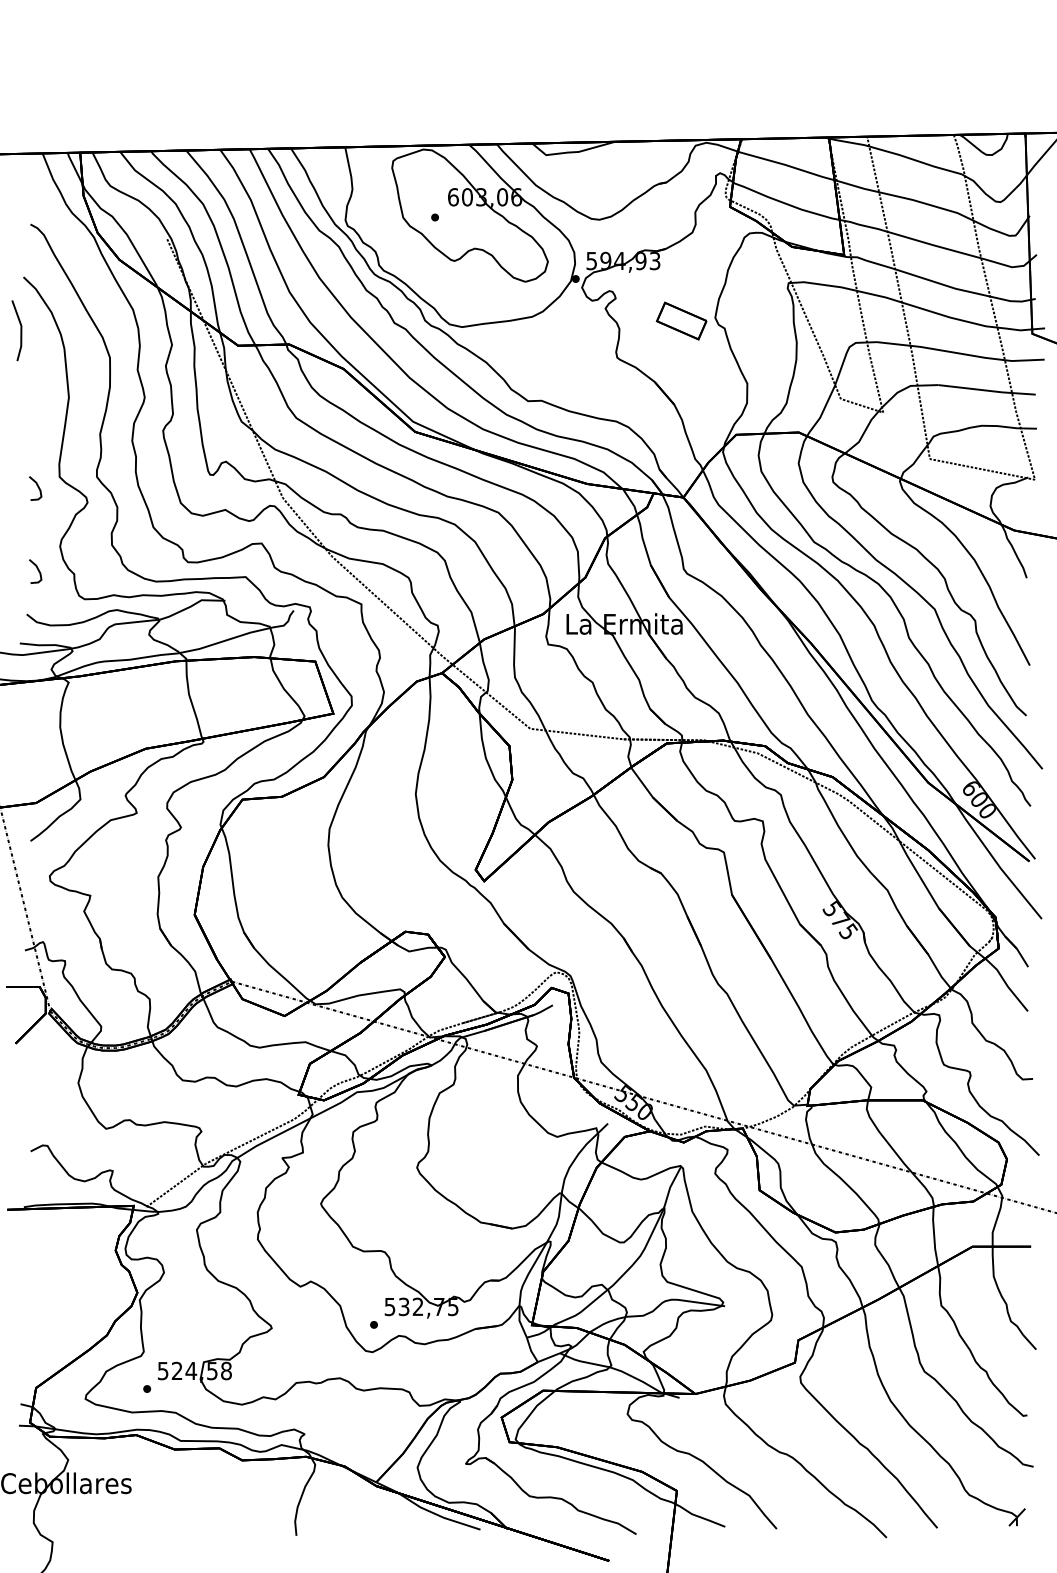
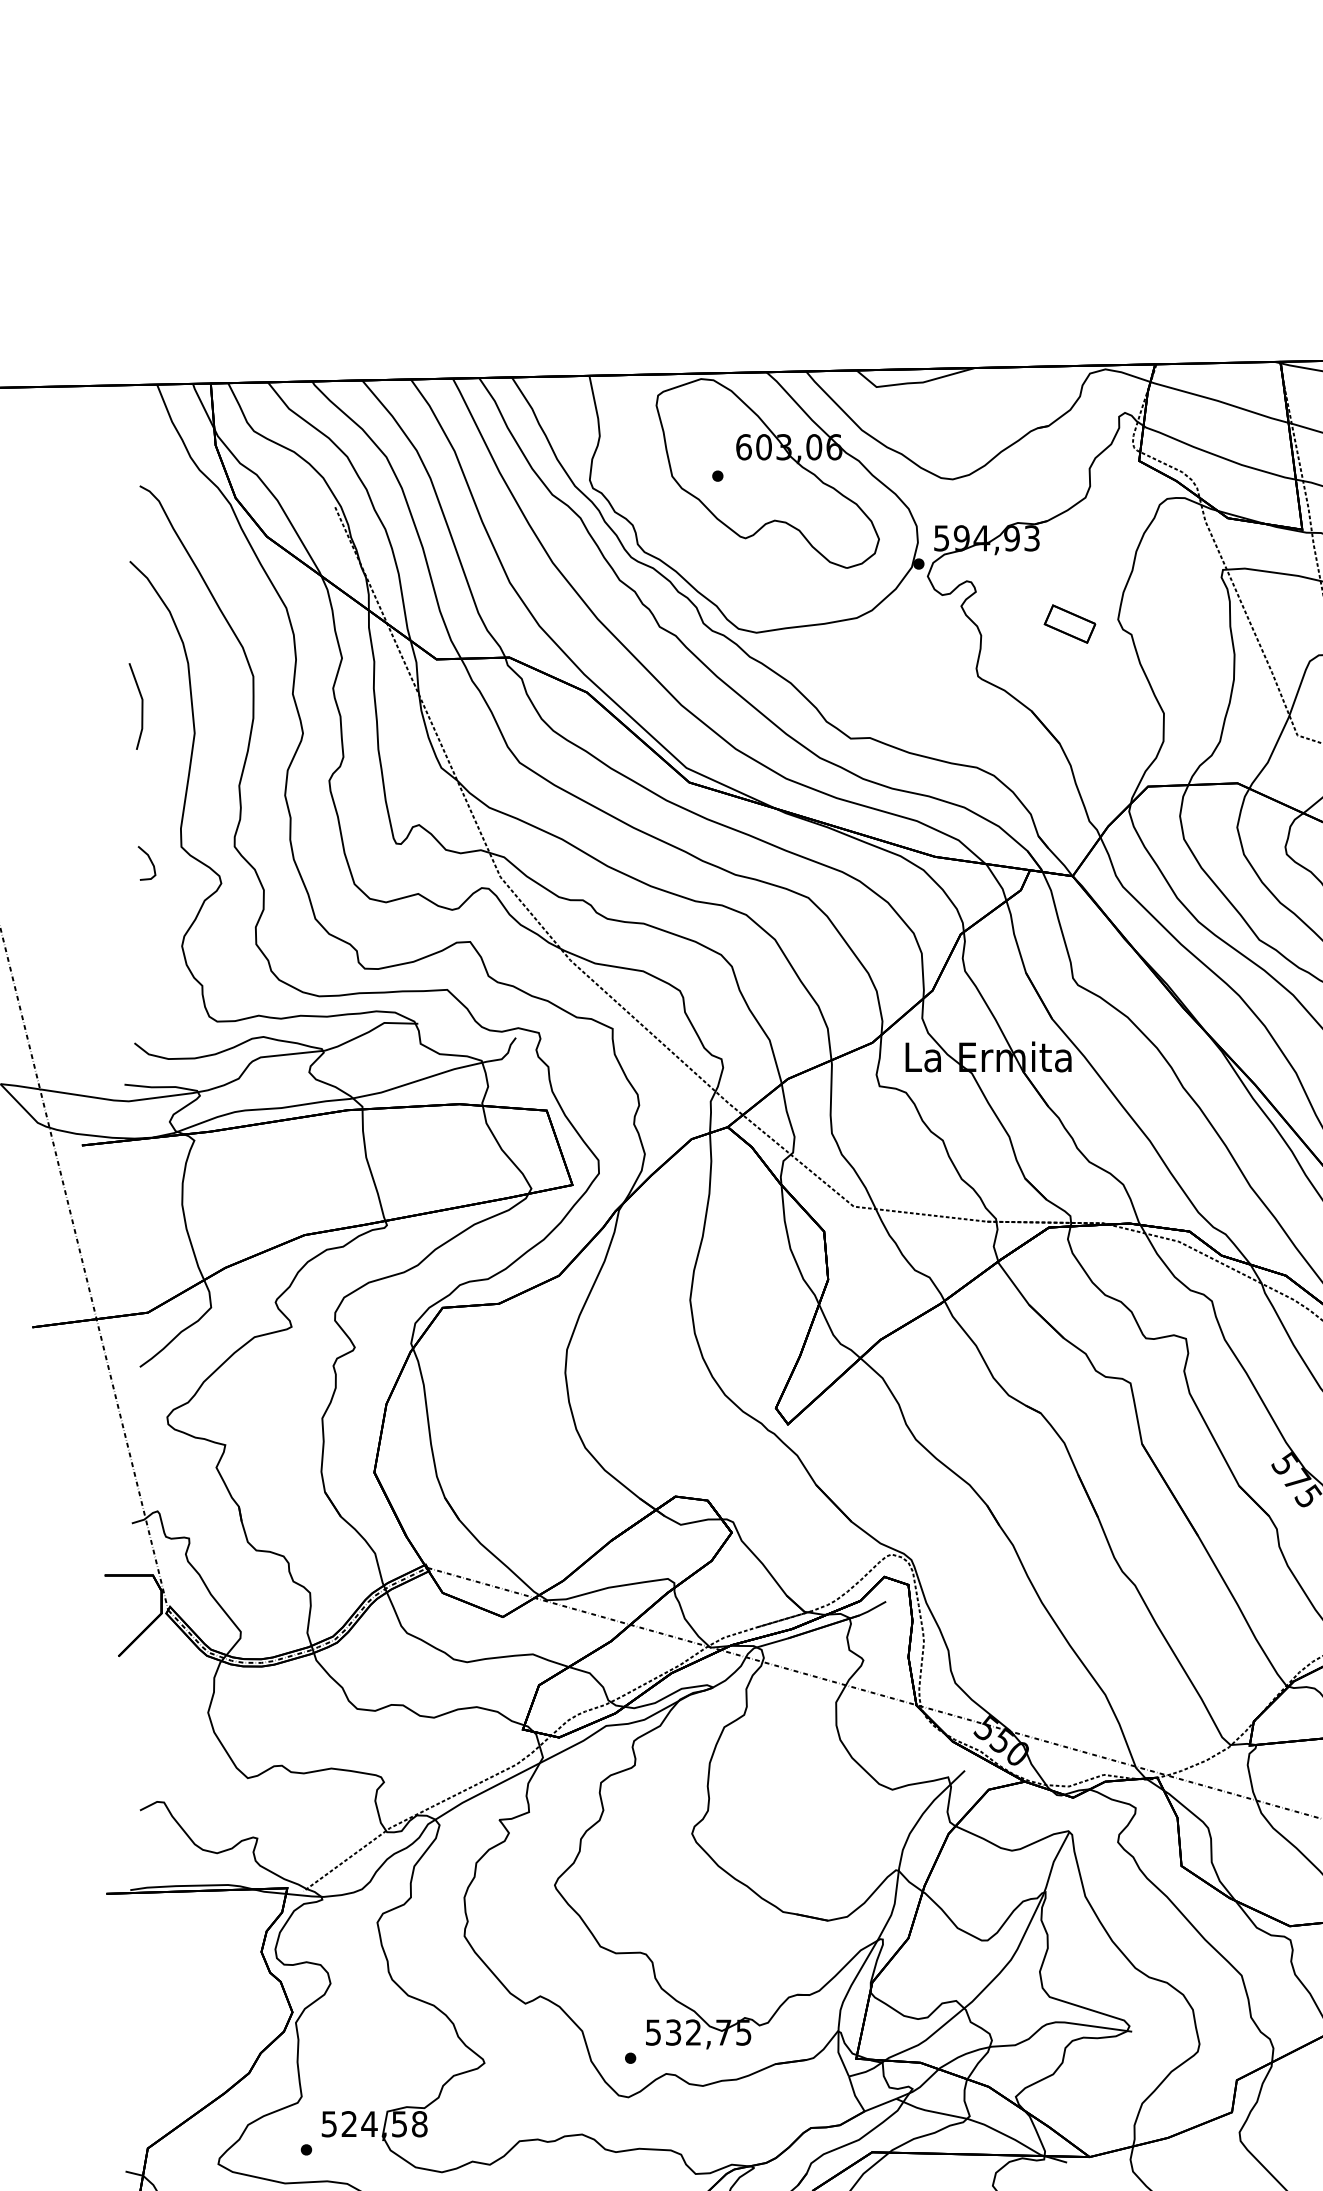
part: (681, 320) -> (1069, 623), size x0.71
line: (20, 330) -> (141, 706), moved
curve: (37, 570) -> (149, 980), removed

